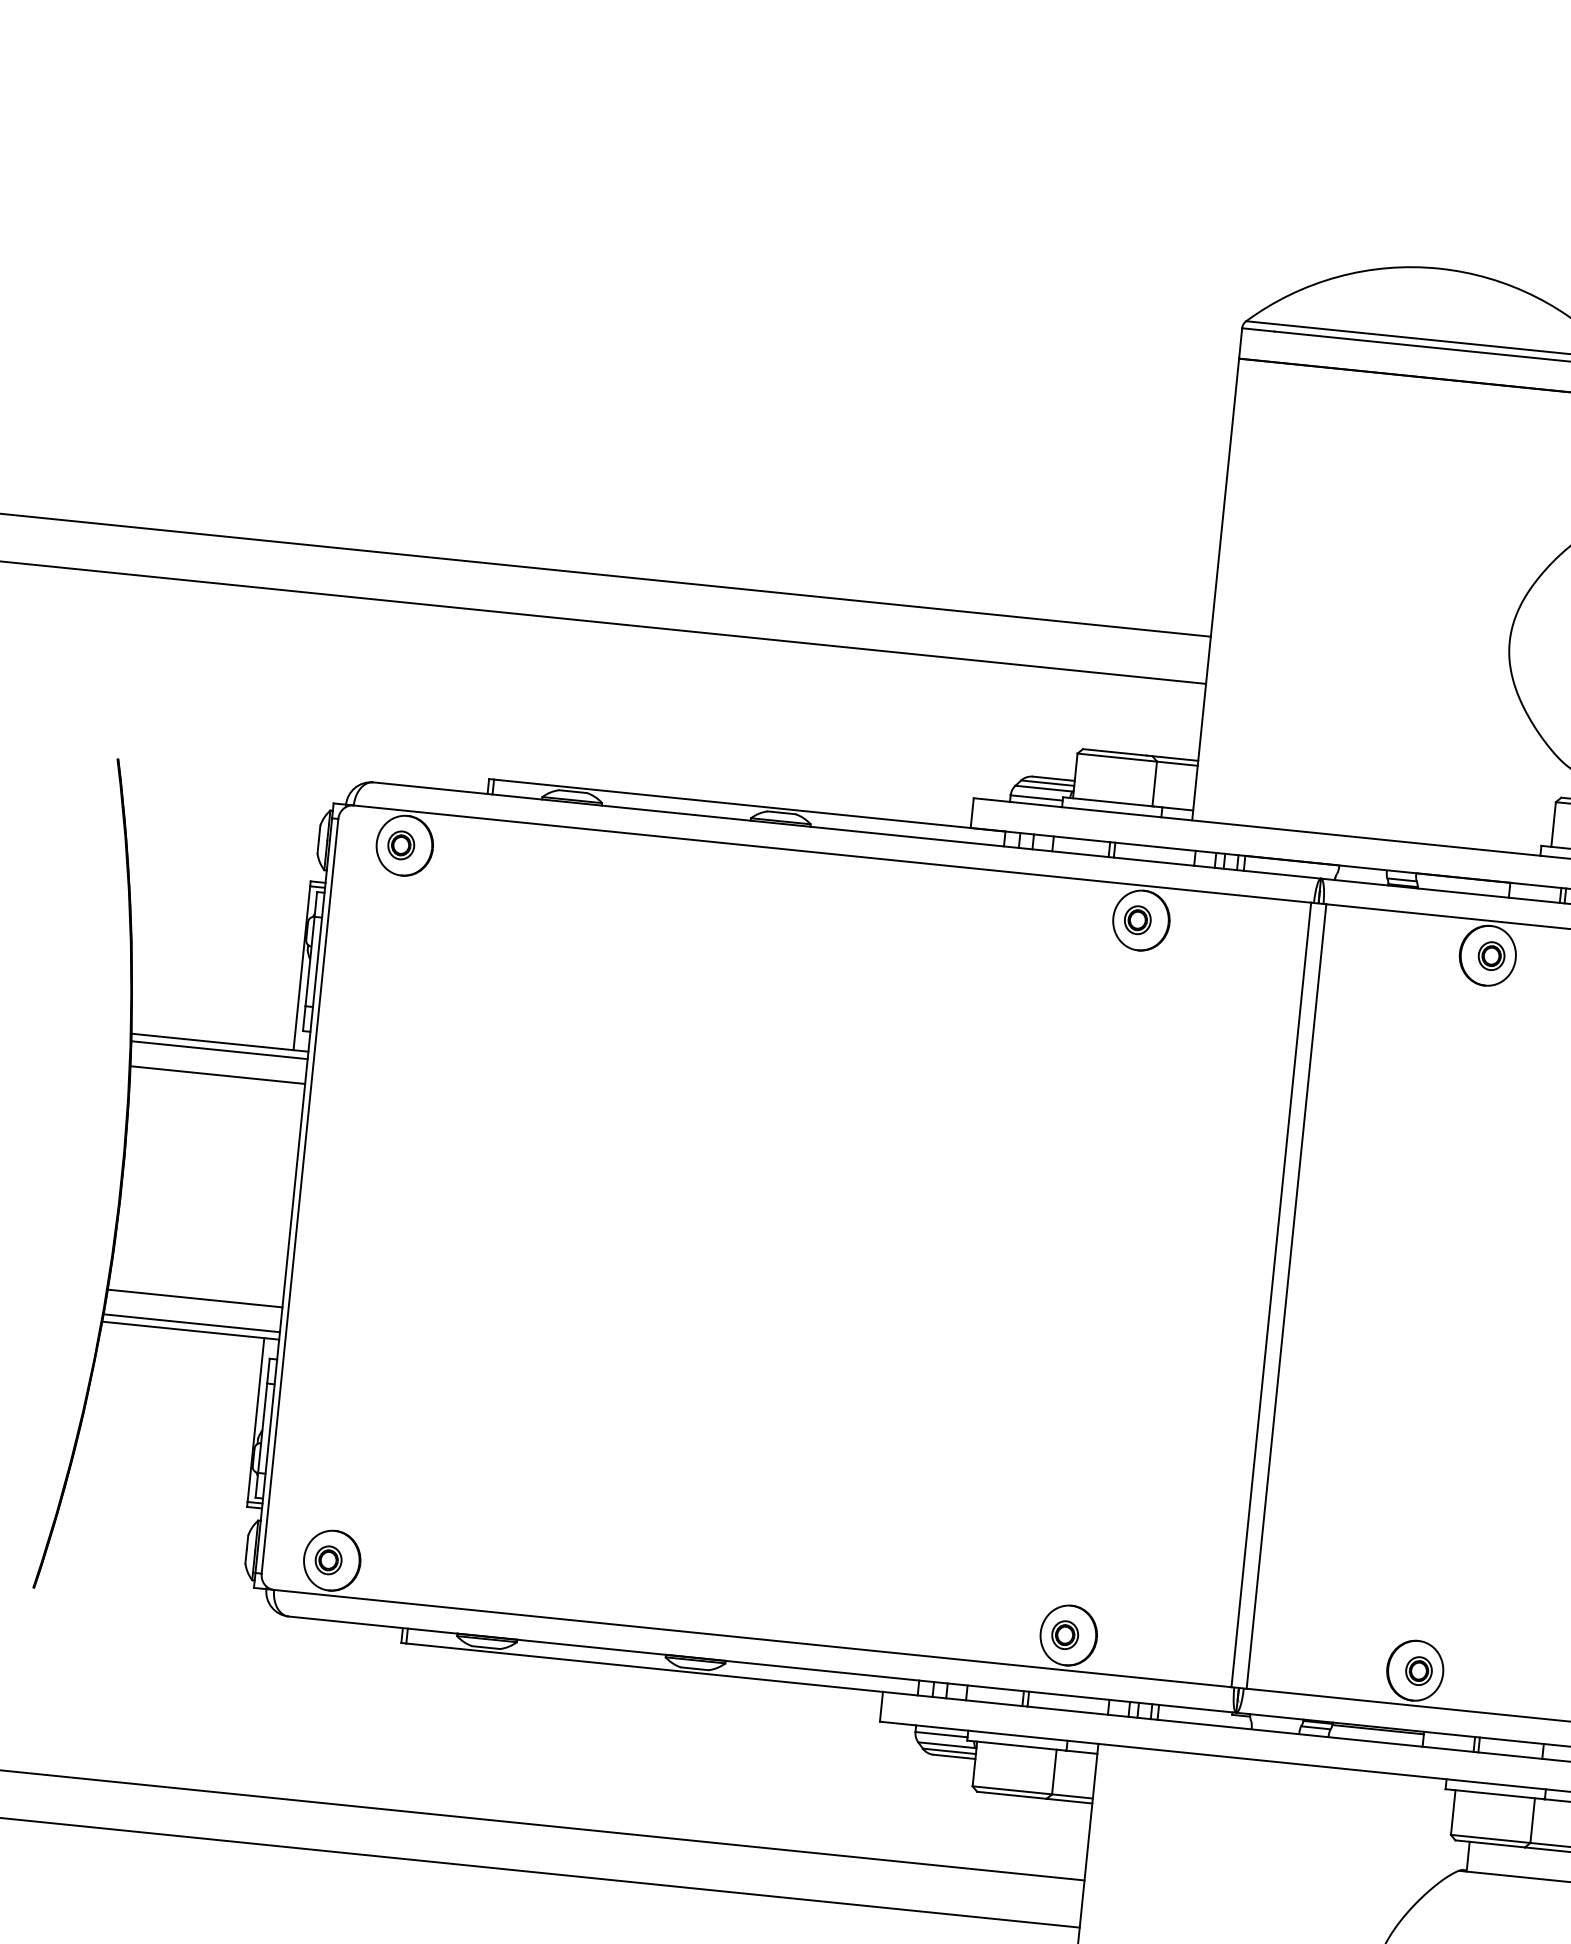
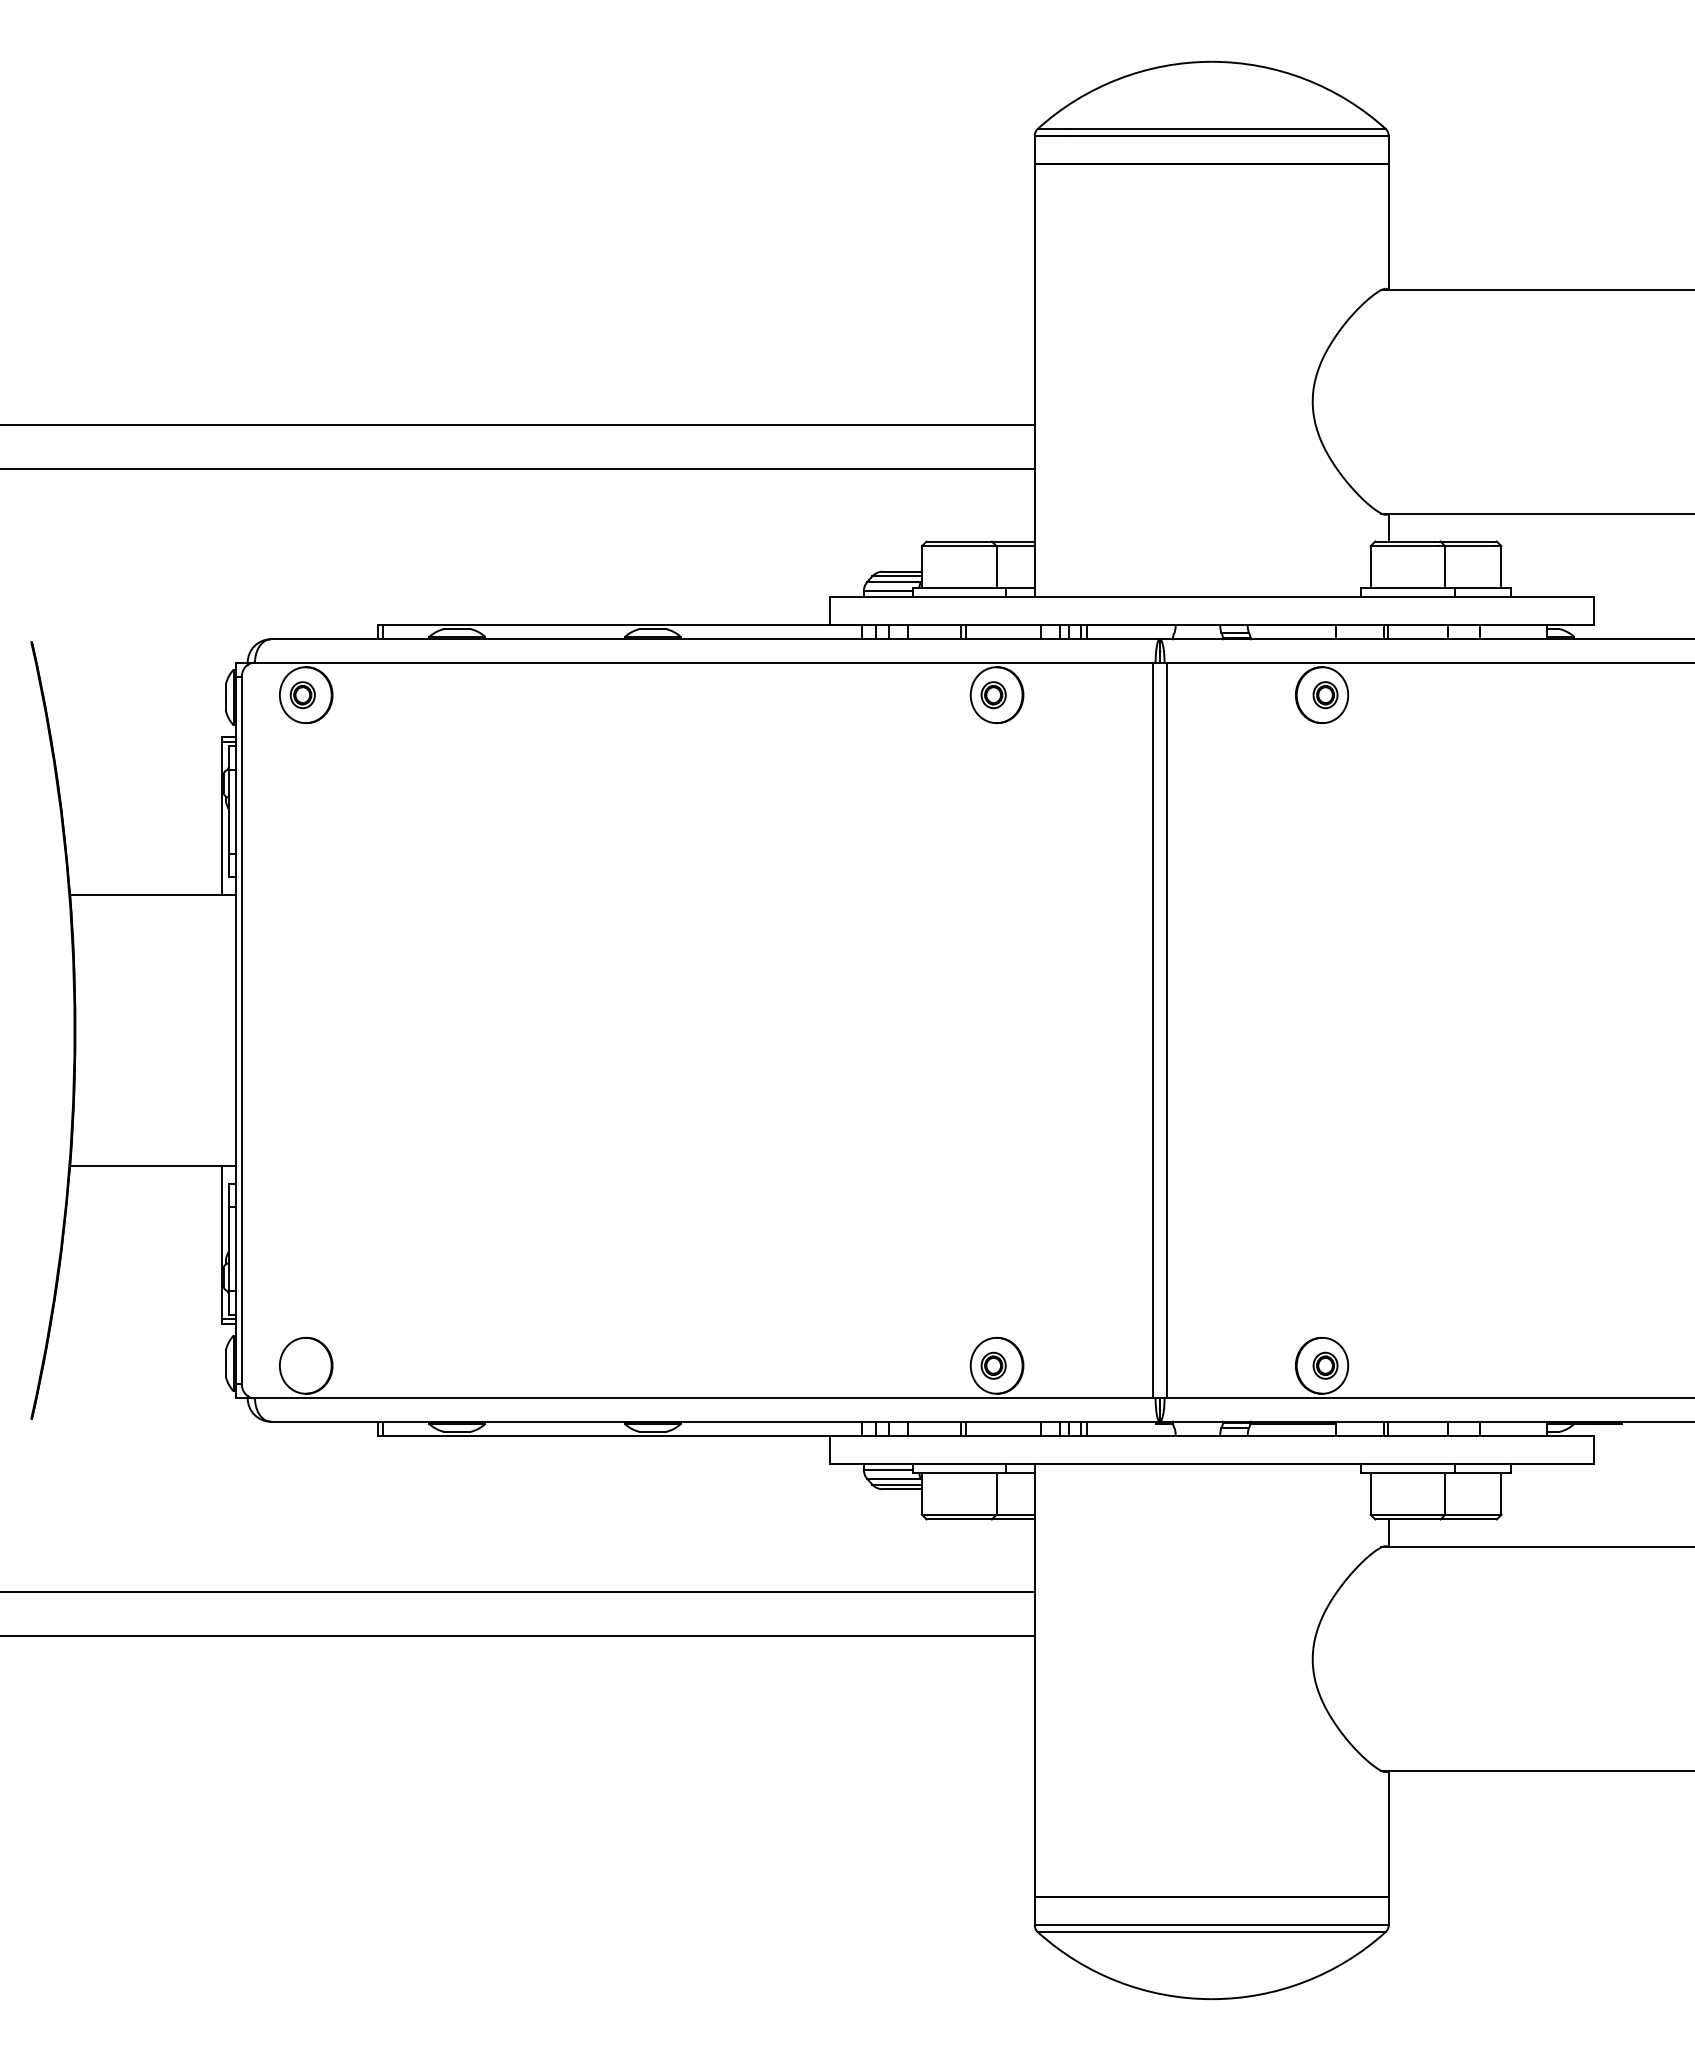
line: (219, 1050) -> (153, 902), removed
line: (218, 1074) -> (154, 925), removed
line: (195, 1298) -> (154, 1135), removed
line: (191, 1323) -> (153, 1158), removed
part: (328, 1560) -> (302, 1365), removed

